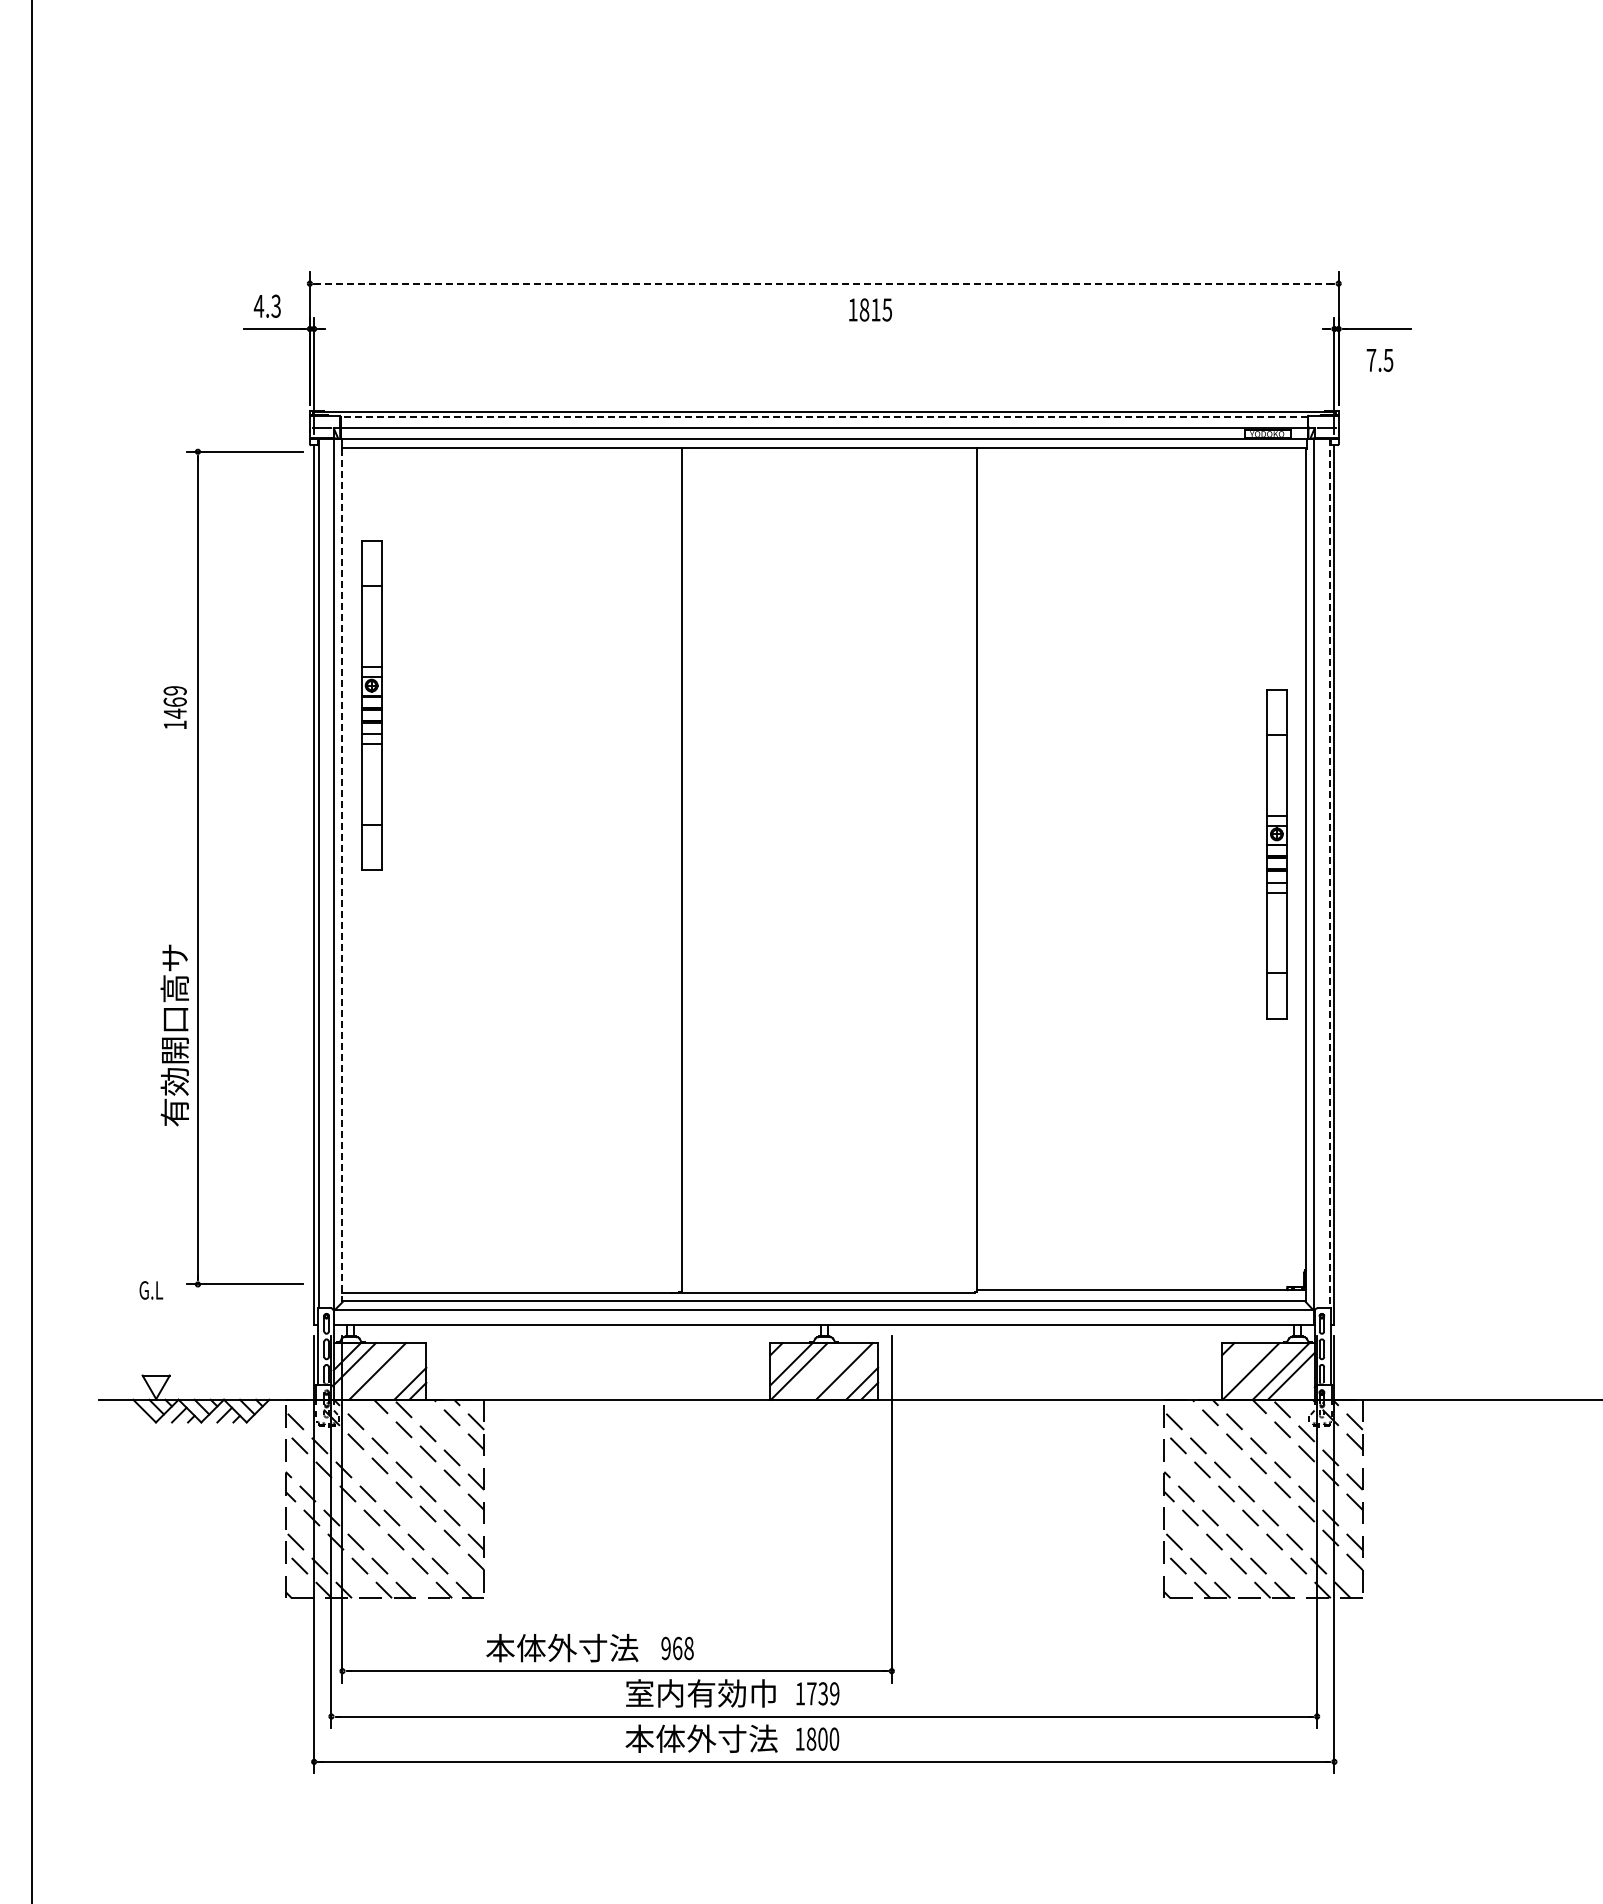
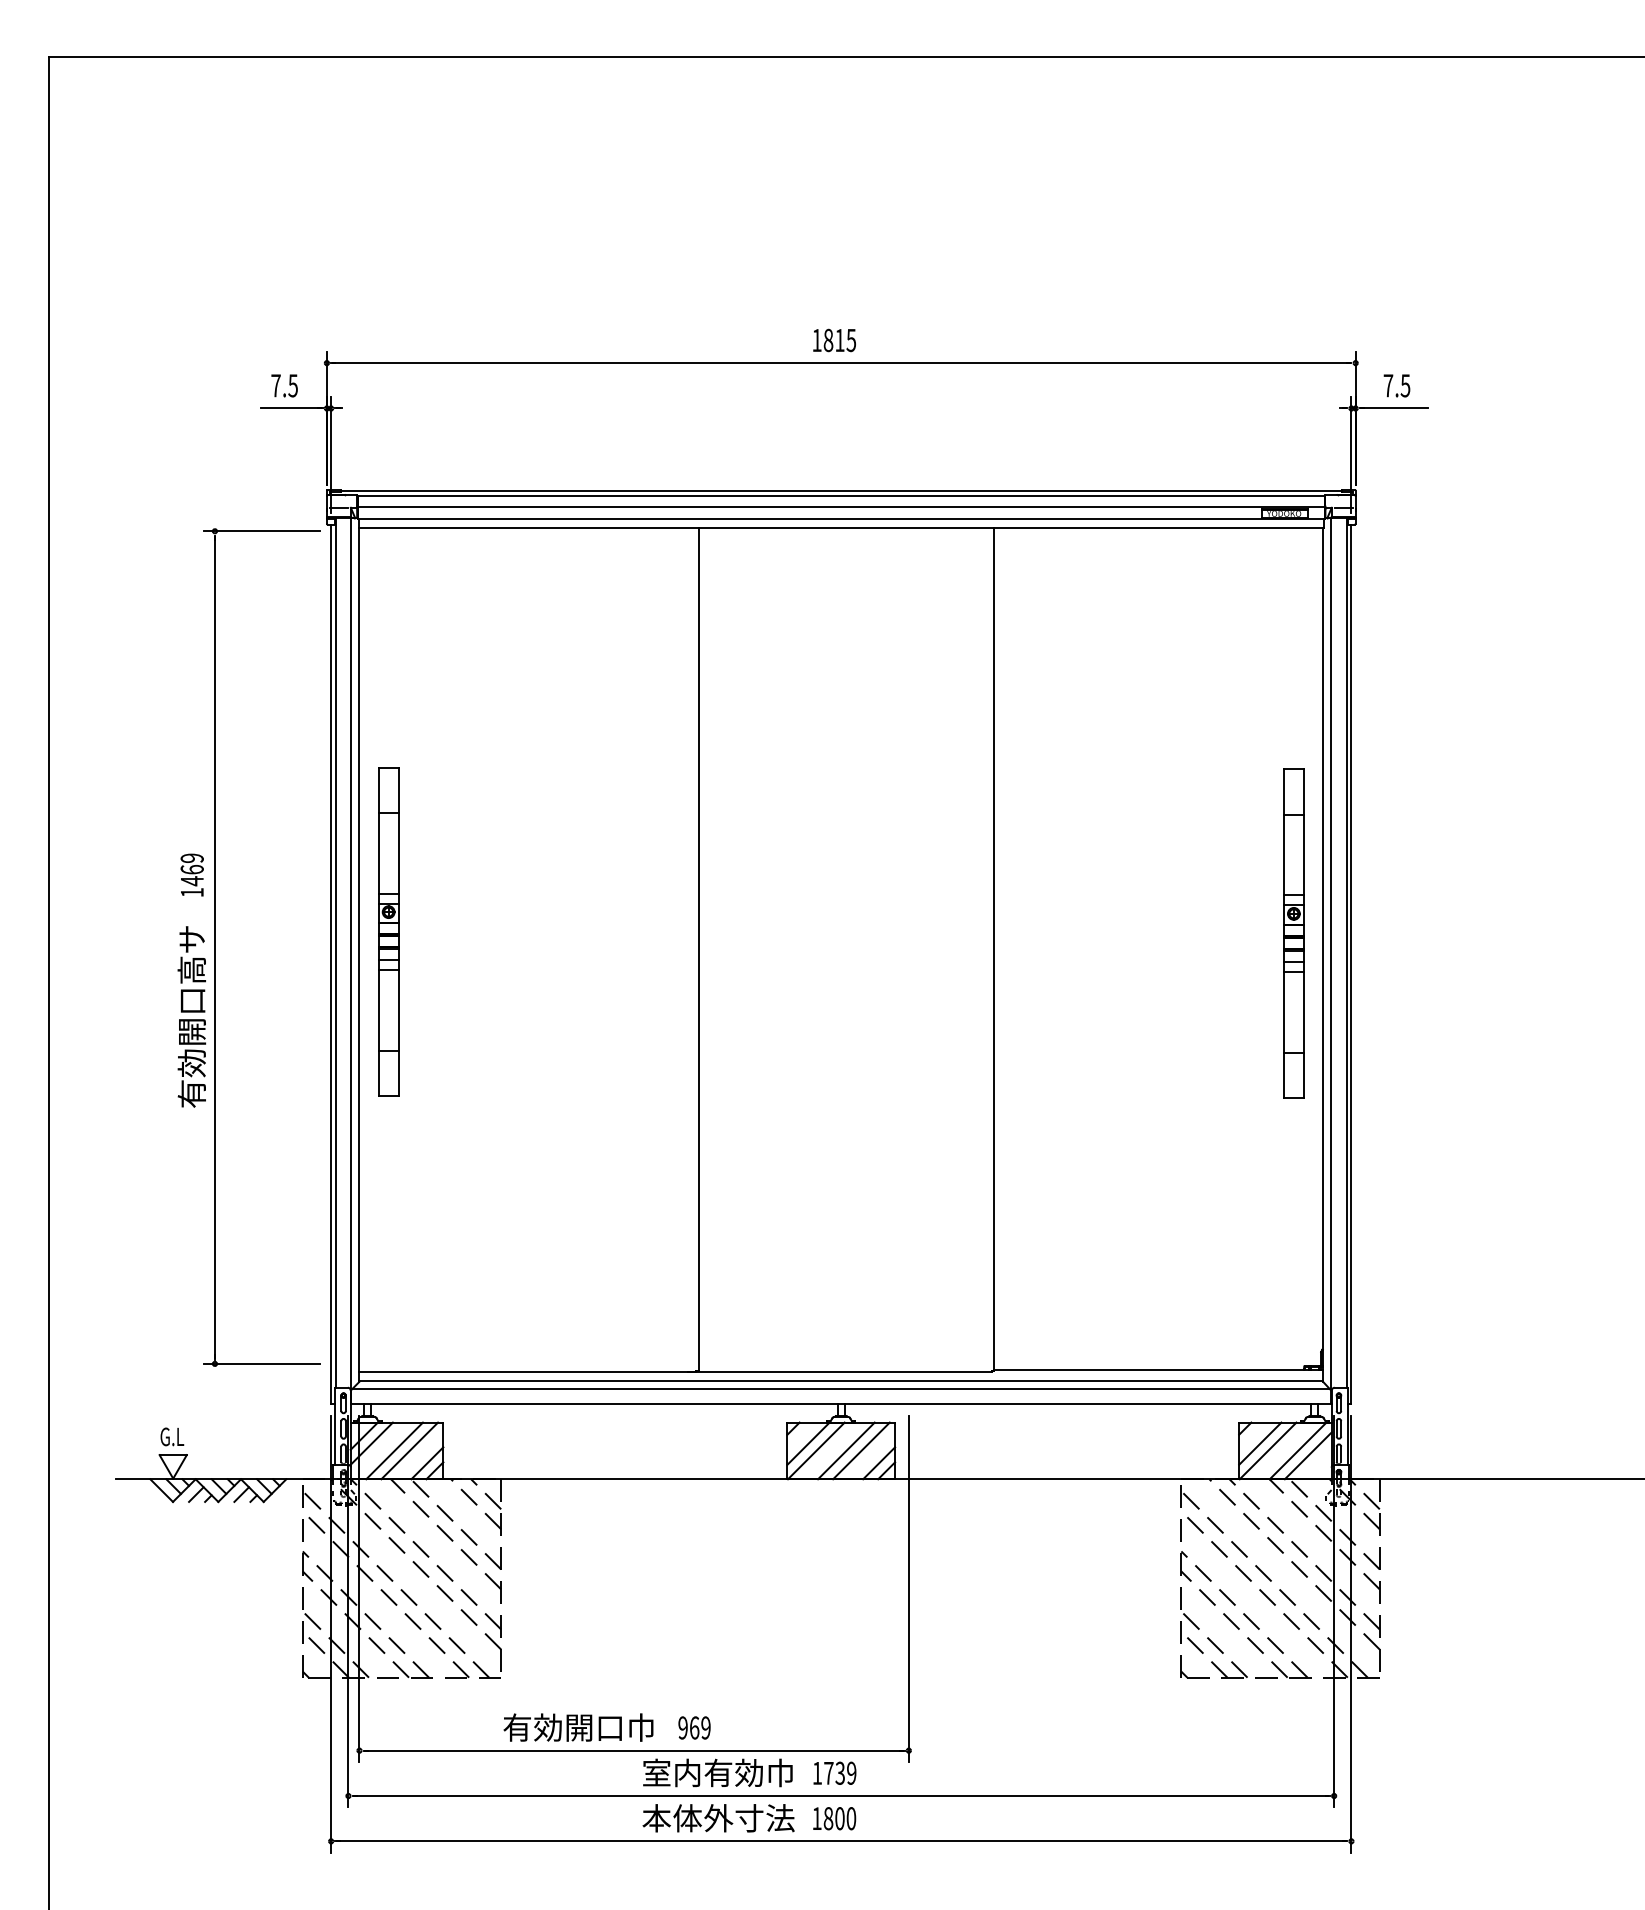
line: (824, 284) -> (841, 363), dashed -> solid
text: (266, 306) -> (283, 385), 4.3 -> 7.5
text: (870, 310) -> (834, 340), moved
text: (1379, 360) -> (1396, 385), moved
line: (823, 417) -> (840, 496), dashed -> solid
part: (371, 705) -> (388, 931), moved
text: (174, 707) -> (191, 874), moved
line: (1329, 874) -> (1346, 953), dashed -> solid
line: (342, 875) -> (359, 954), dashed -> solid
text: (174, 1035) -> (191, 1016), moved
text: (151, 1290) -> (172, 1436), moved
line: (1243, 1364) -> (1260, 1443), added
line: (392, 1371) -> (409, 1450), added
line: (829, 1371) -> (846, 1450), added
text: (562, 1648) -> (579, 1727), 本体外寸法 -> 有効開口巾
text: (688, 1648) -> (705, 1727), 968 -> 969

